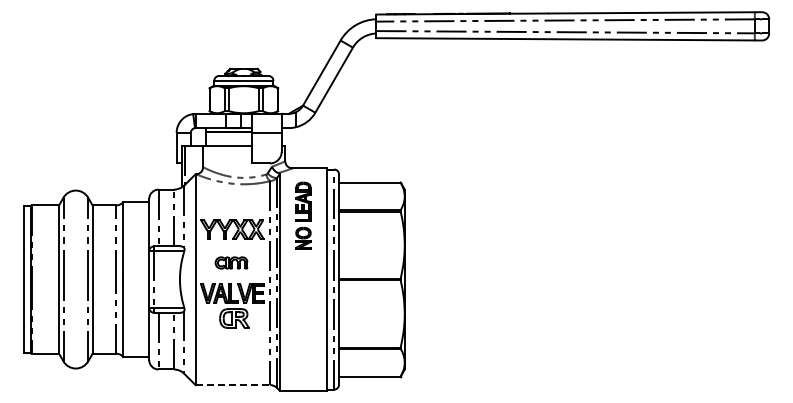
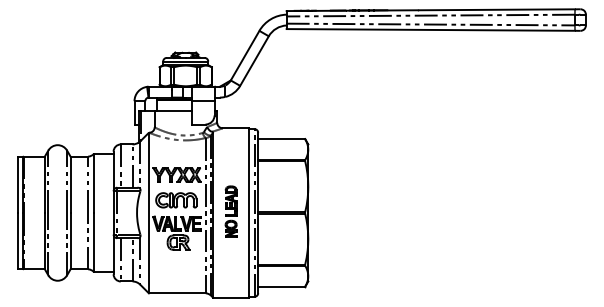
part: (303, 215) -> (231, 211), moved
part: (231, 262) -> (176, 199), size x1.67
line: (233, 385) -> (177, 293), dashed -> solid

